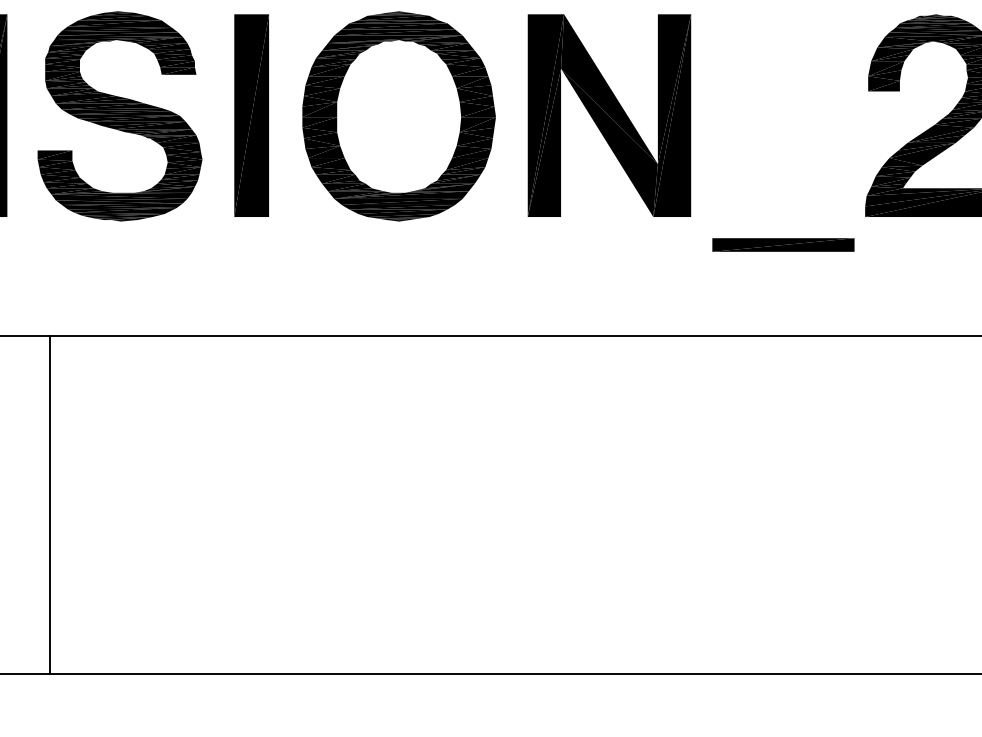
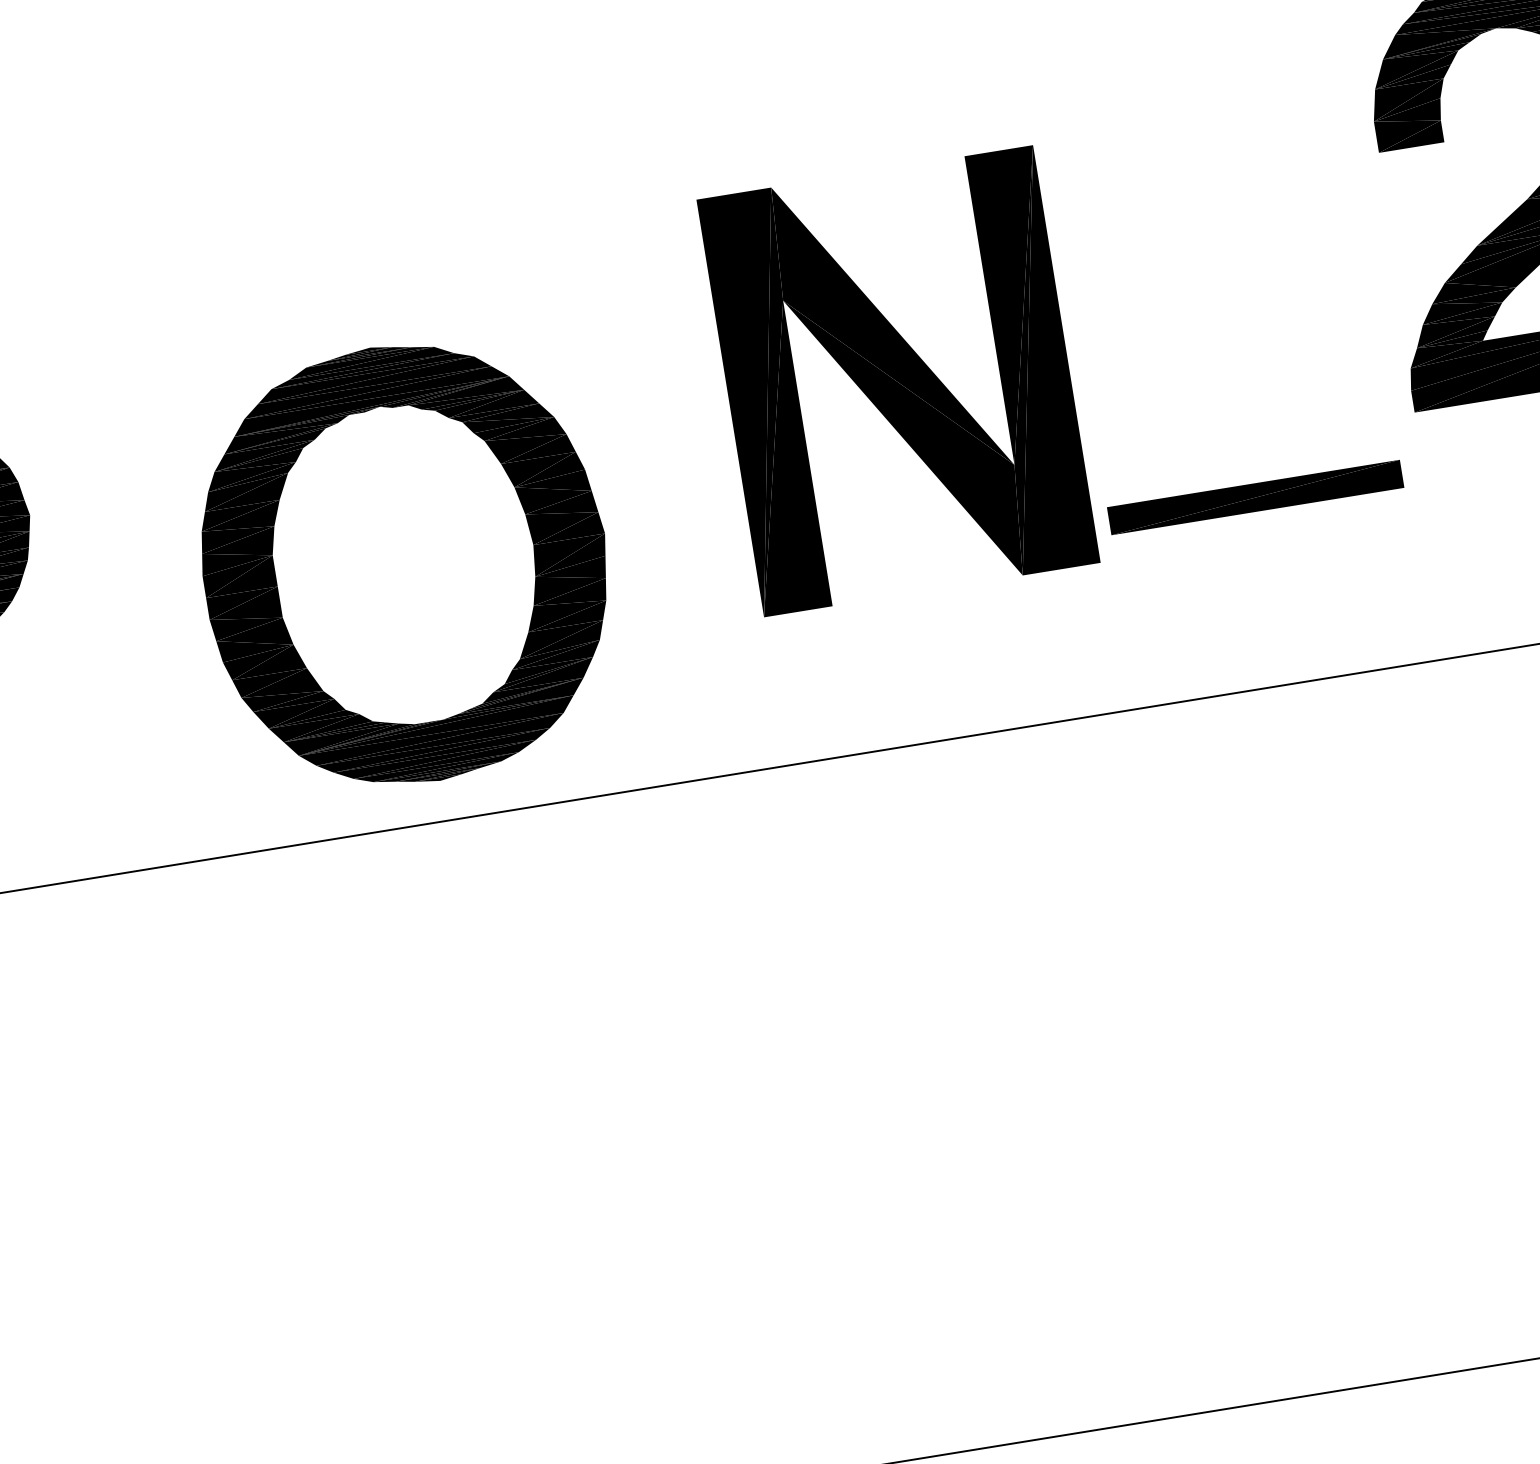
part: (251, 115) -> (116, 408), removed
part: (609, 115) -> (898, 380), moved
part: (398, 116) -> (403, 564), moved

